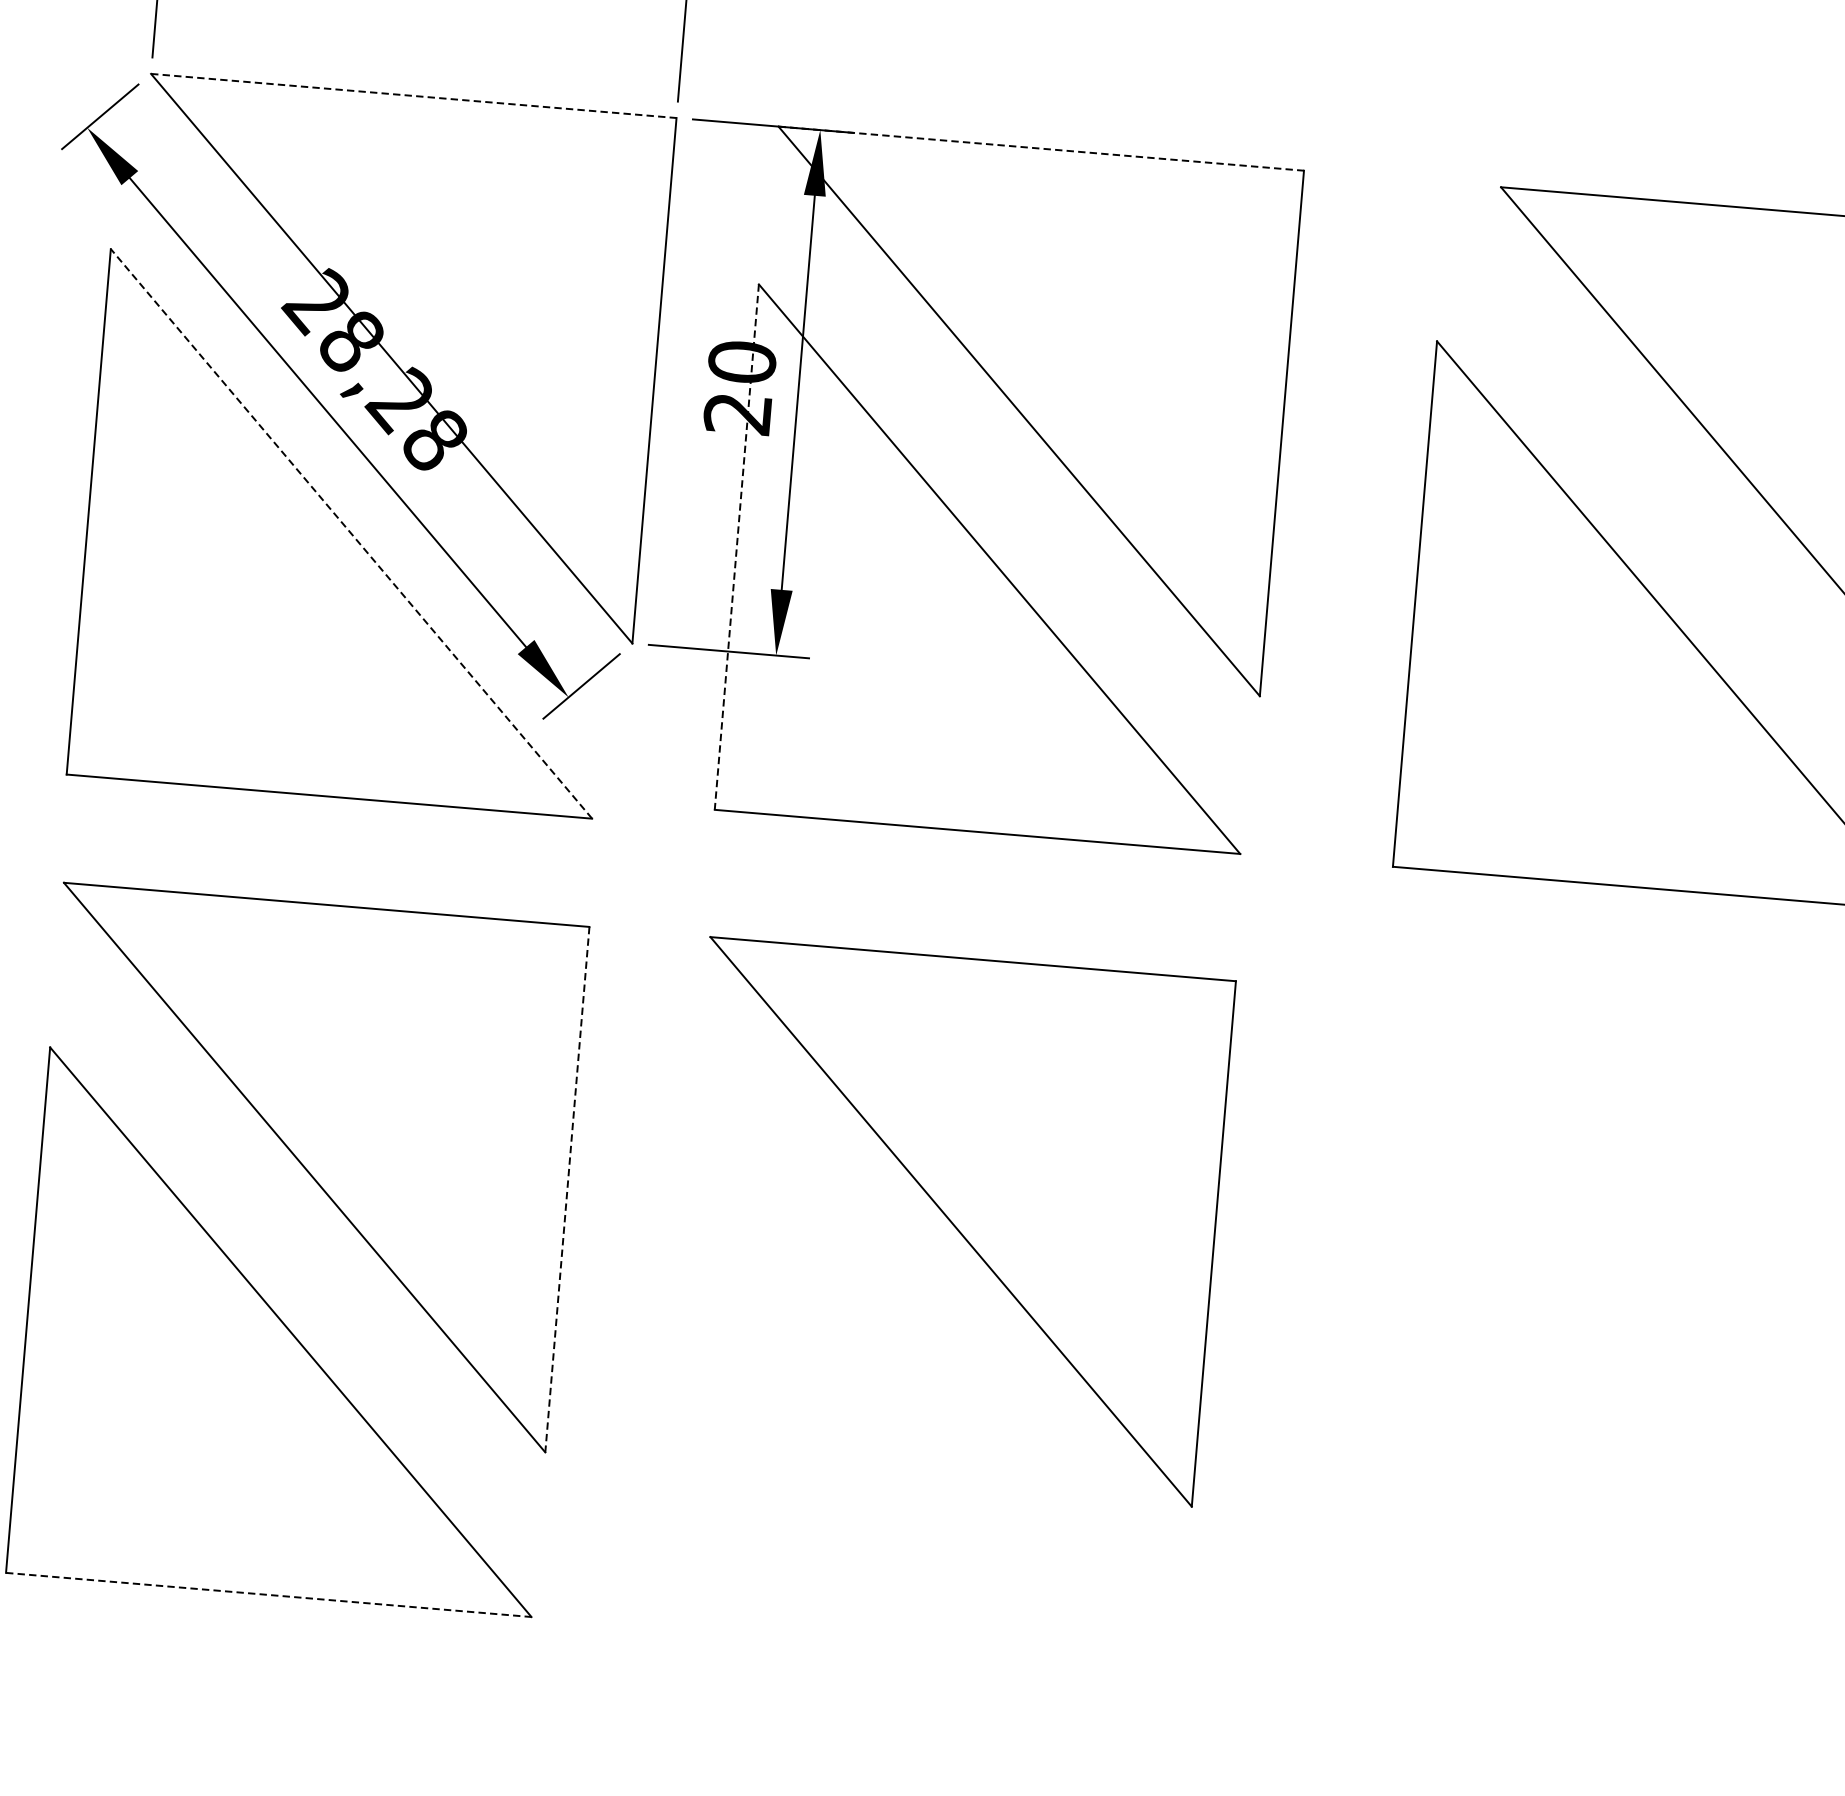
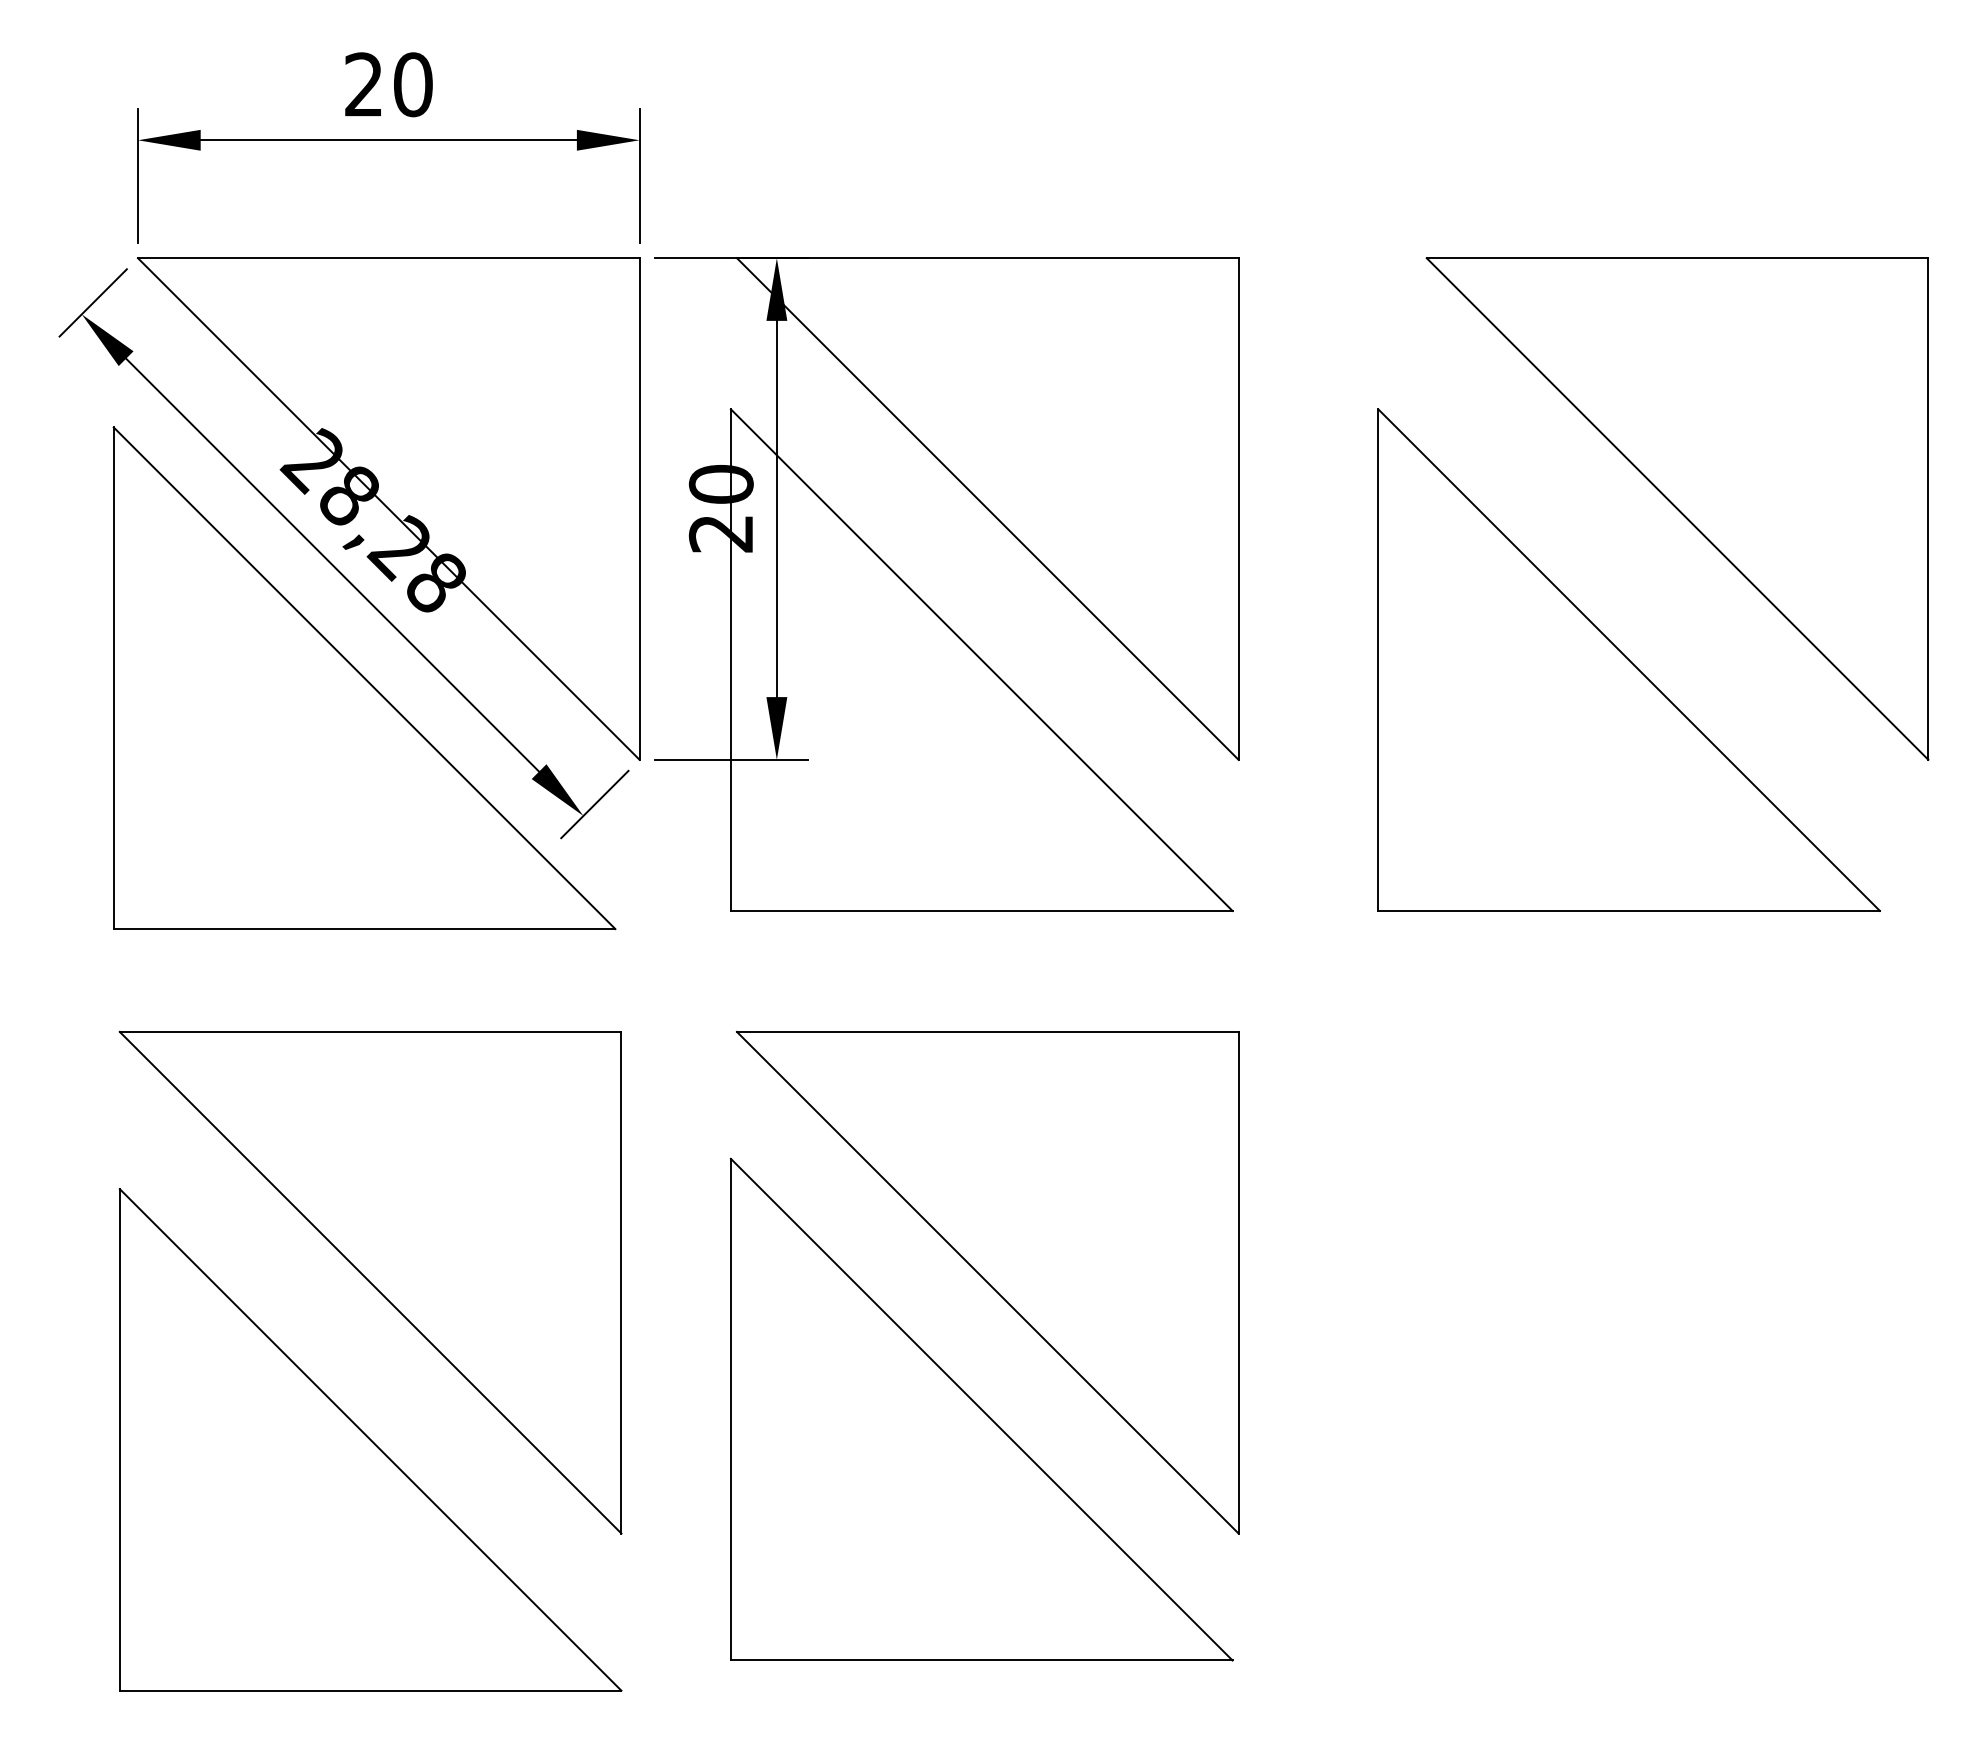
line: (413, 96) -> (388, 258), dashed -> solid
line: (1040, 148) -> (987, 258), dashed -> solid
line: (351, 534) -> (364, 678), dashed -> solid
line: (736, 547) -> (730, 660), dashed -> solid
line: (567, 1189) -> (621, 1282), dashed -> solid
part: (933, 1354) -> (981, 1409), added
line: (268, 1594) -> (370, 1690), dashed -> solid

